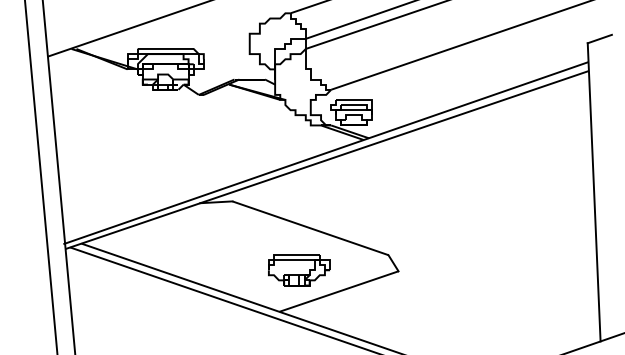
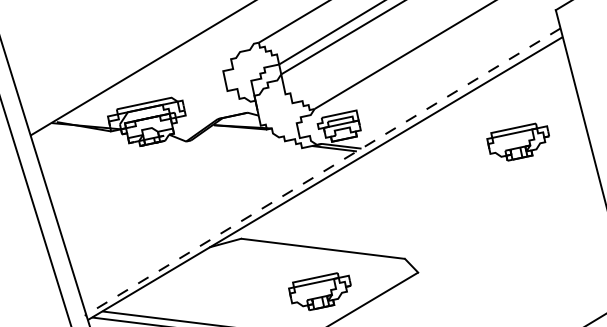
line: (325, 153) -> (322, 172), solid -> dashed
part: (524, 165) -> (519, 142), added

